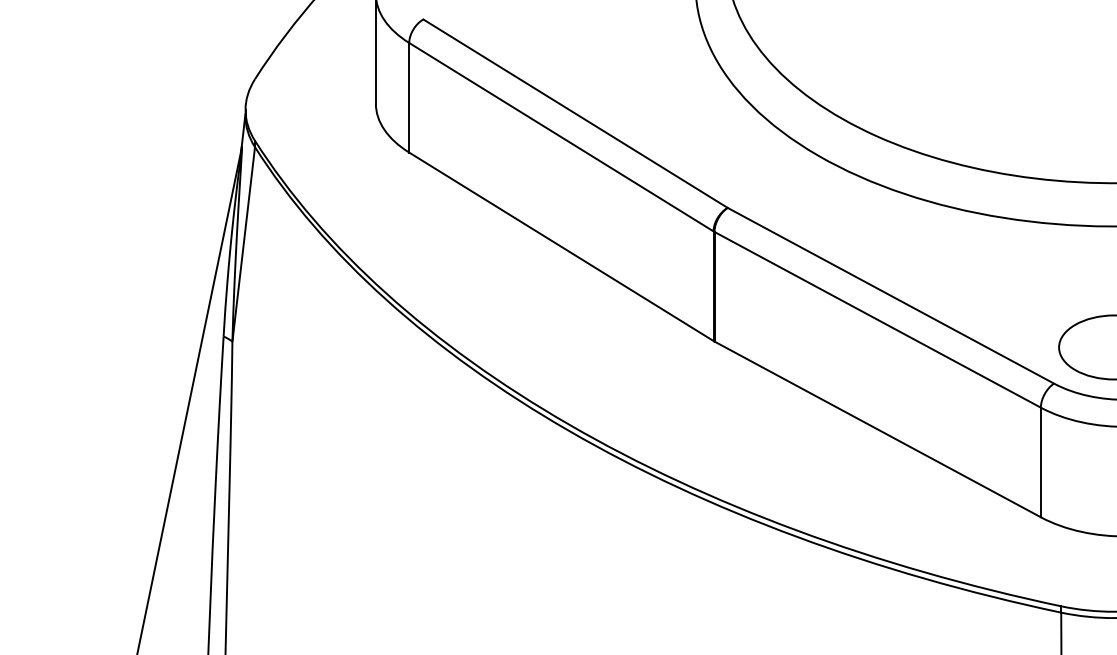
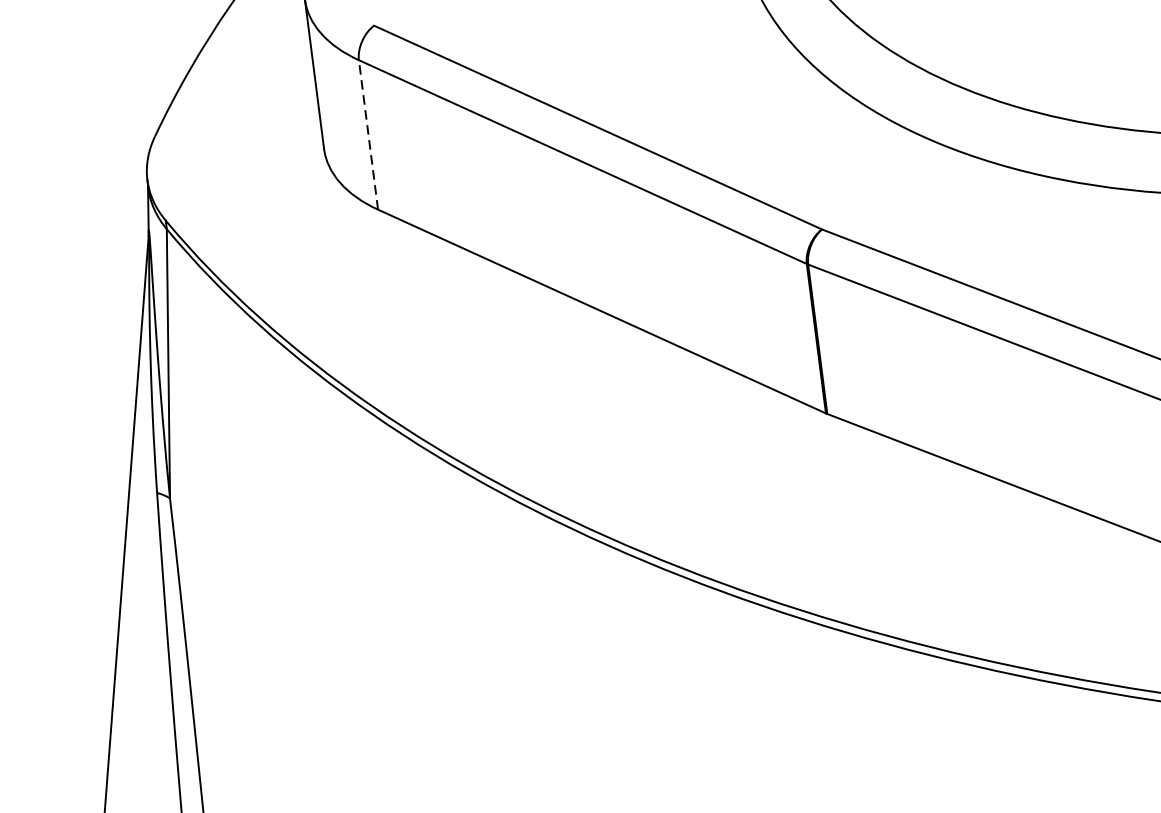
line: (409, 97) -> (368, 134), solid -> dashed

